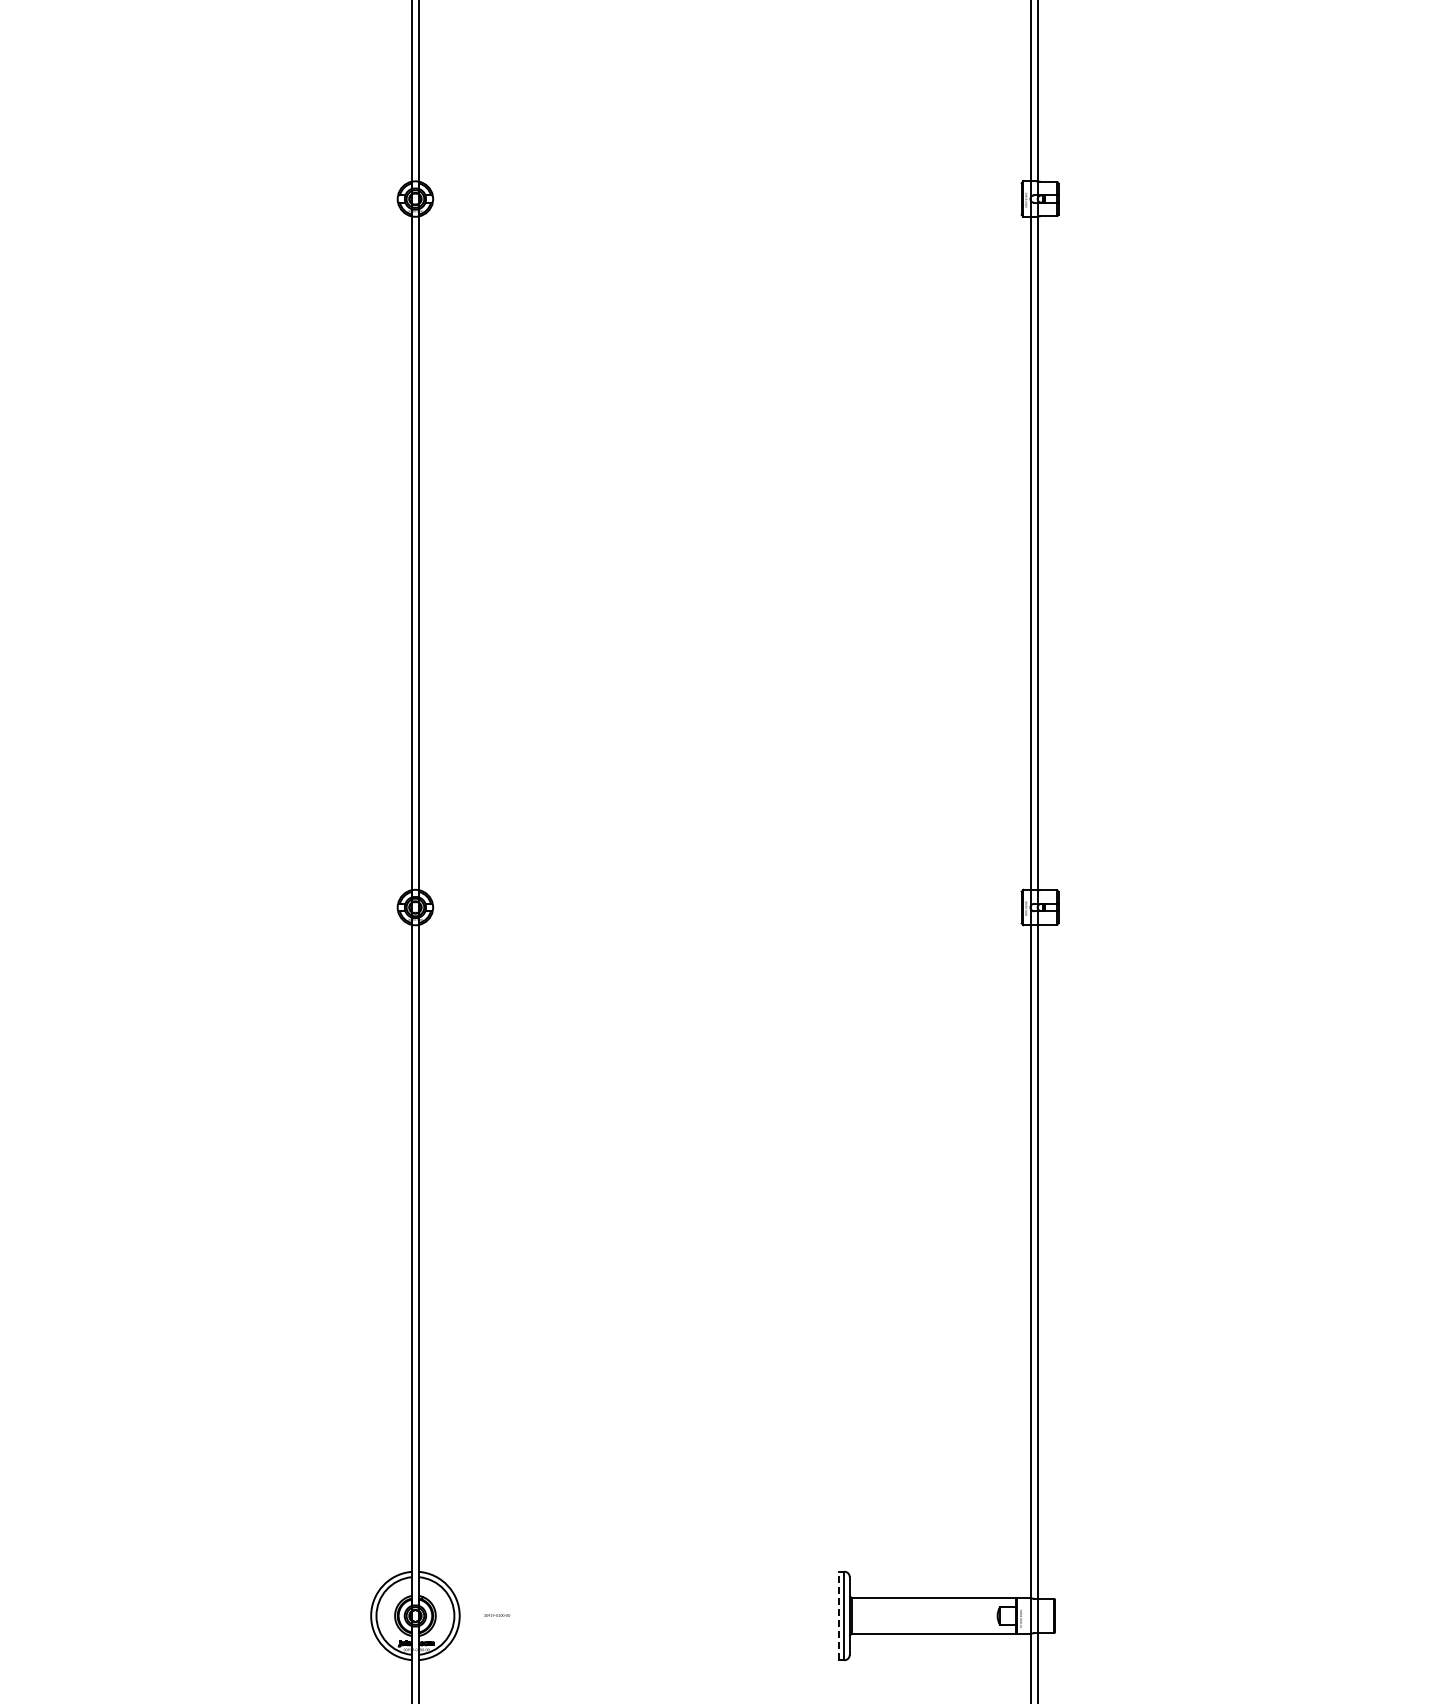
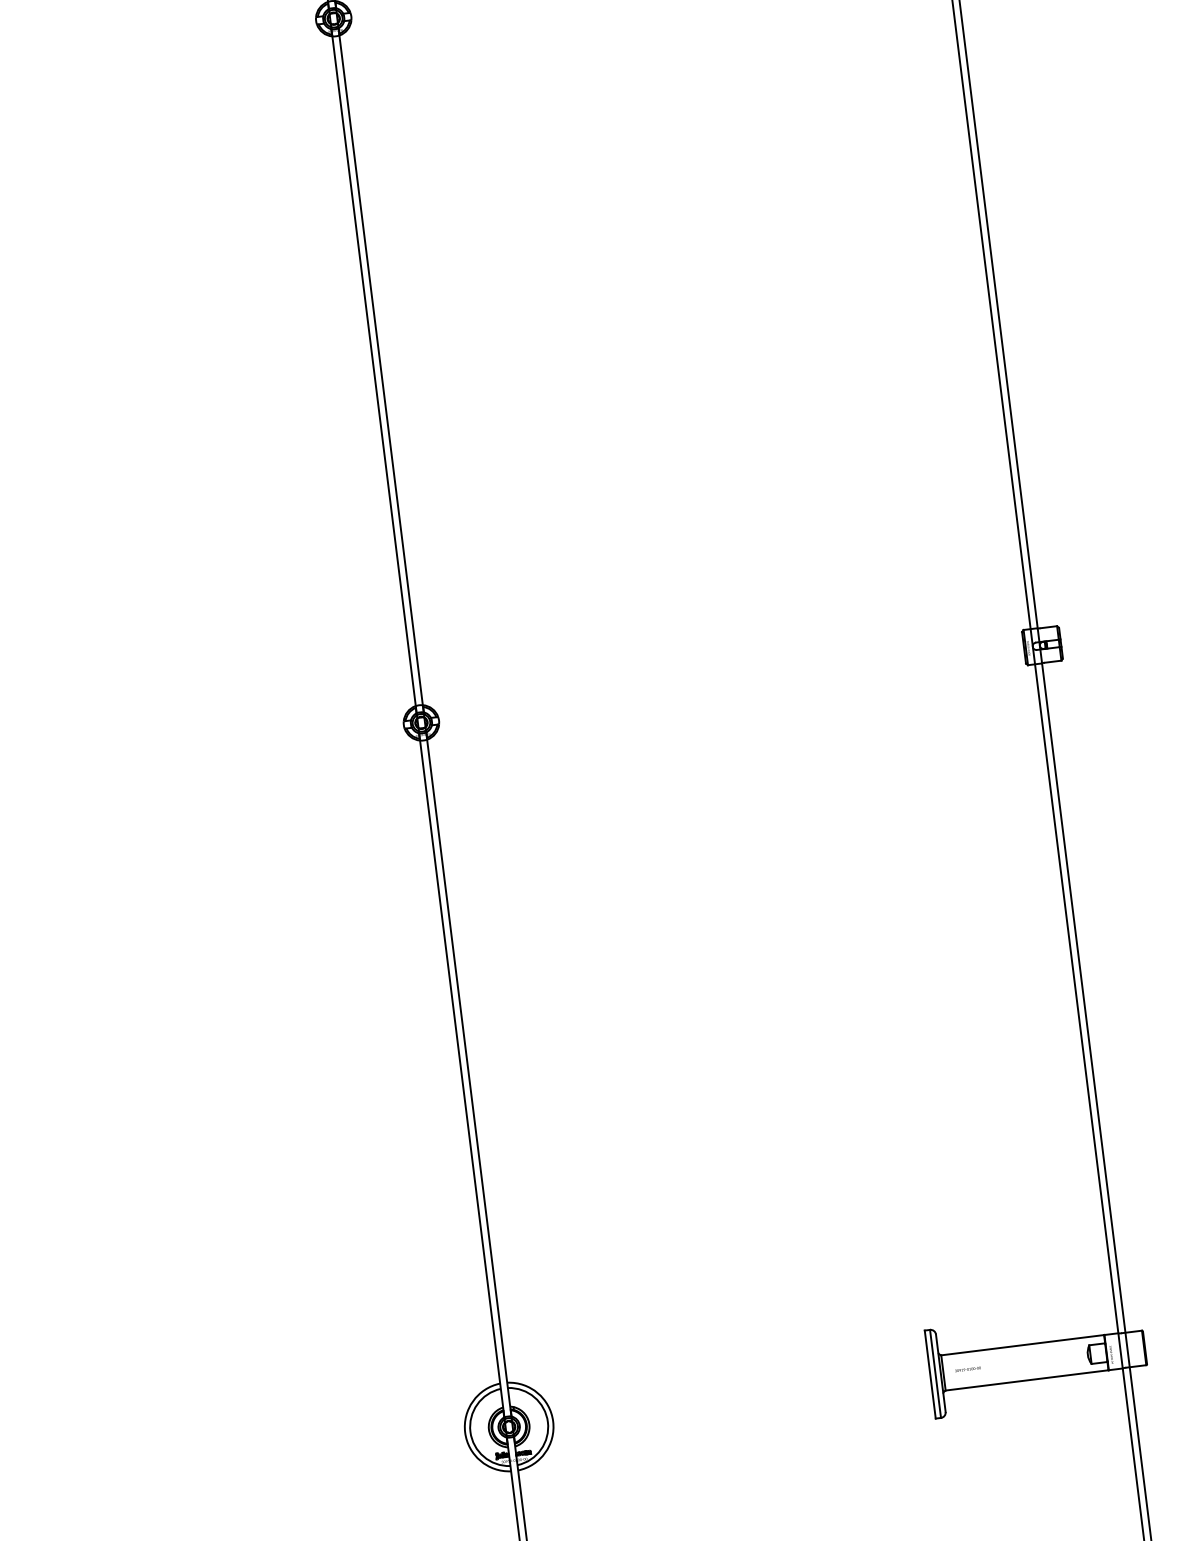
text: (497, 1615) -> (968, 1369), moved
line: (839, 1615) -> (930, 1374), dashed -> solid

